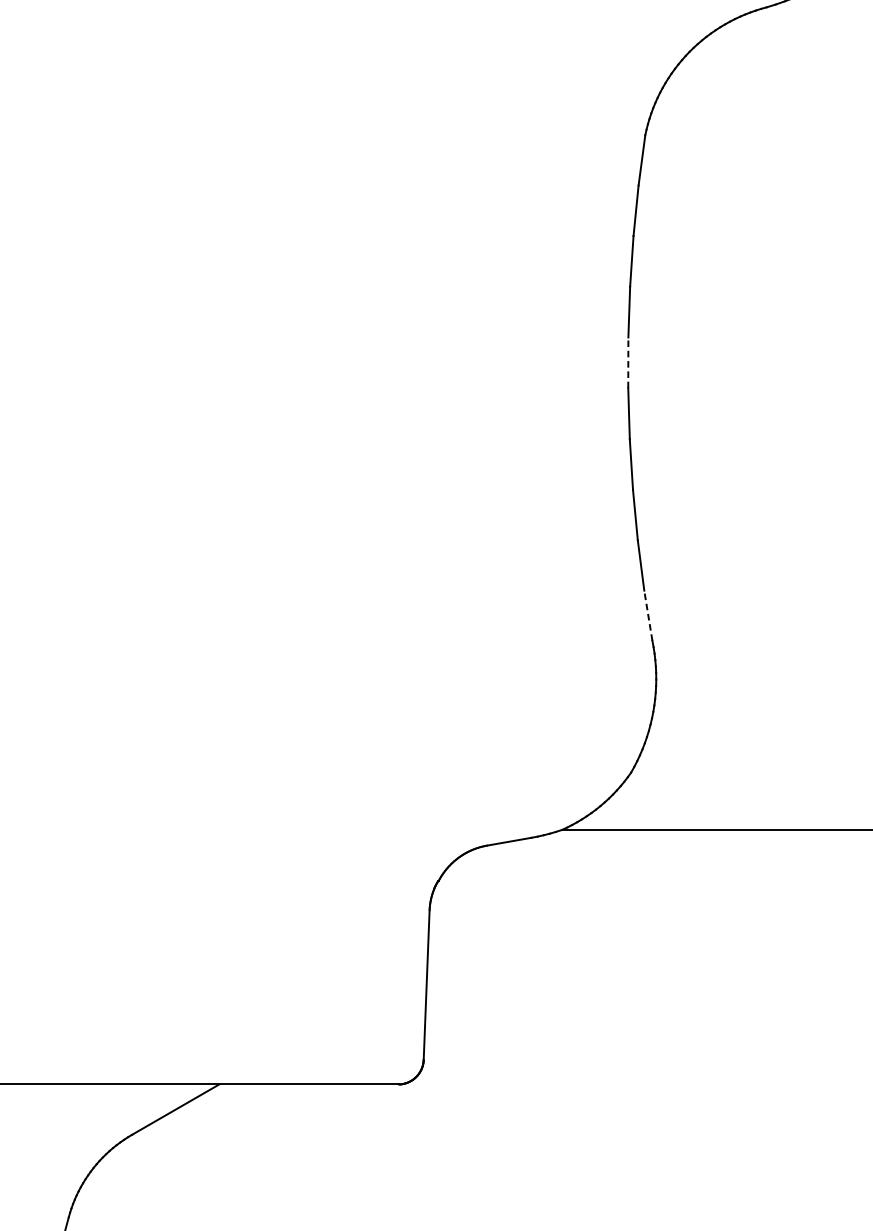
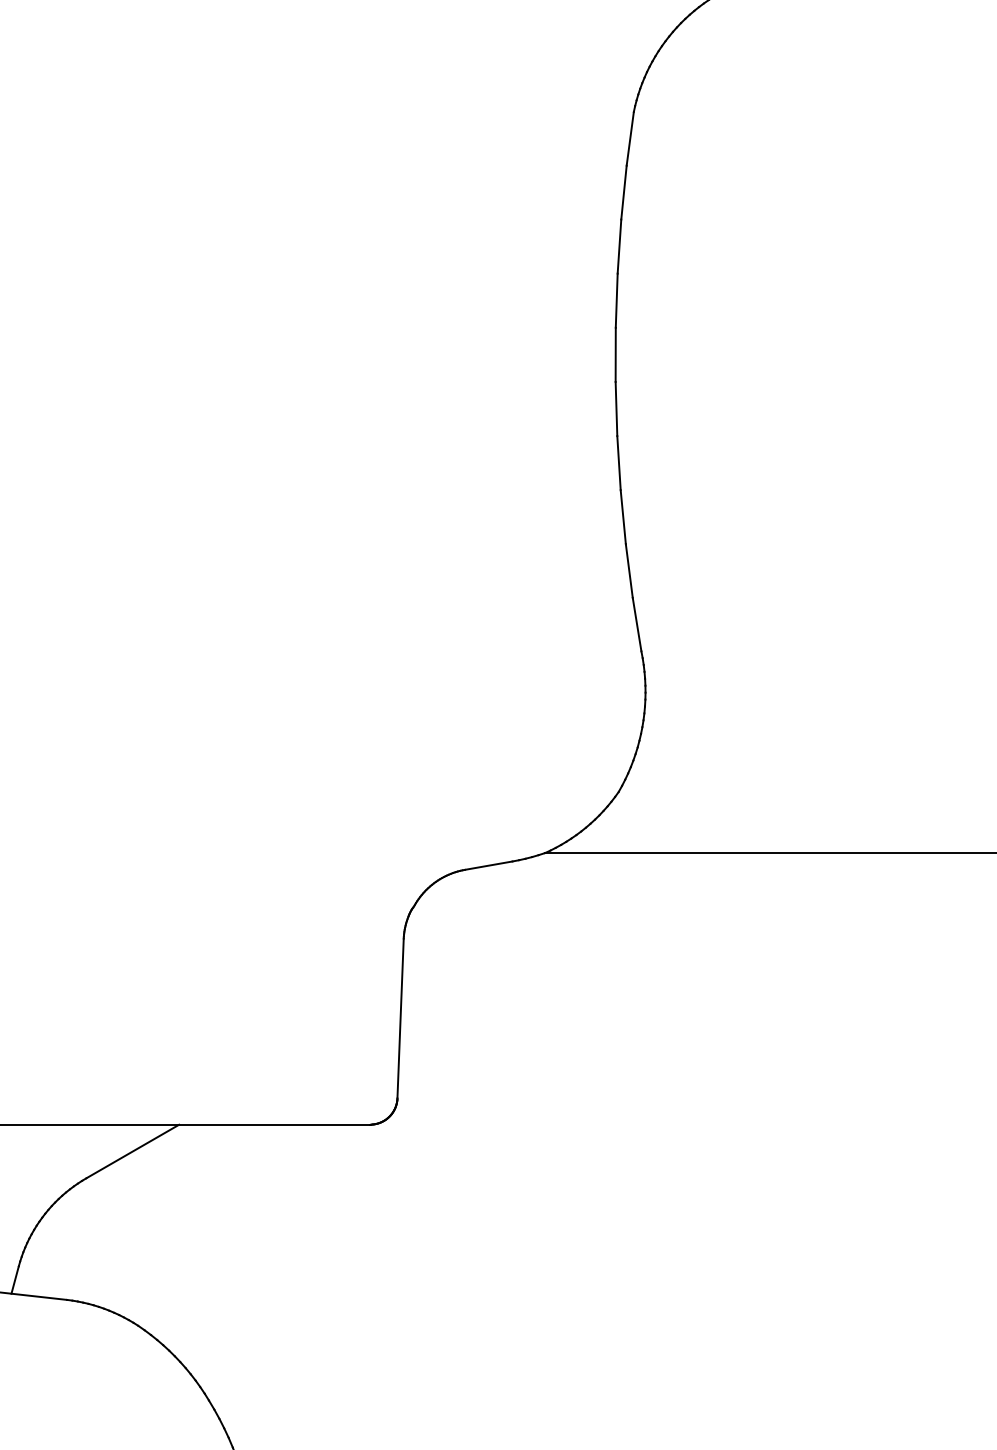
line: (628, 362) -> (615, 354), dashed -> solid
line: (648, 615) -> (637, 624), dashed -> solid

